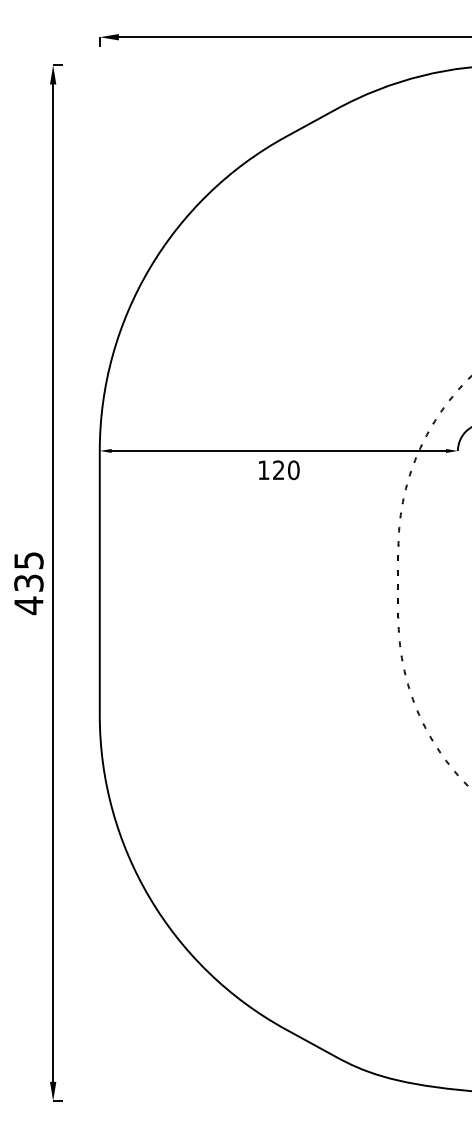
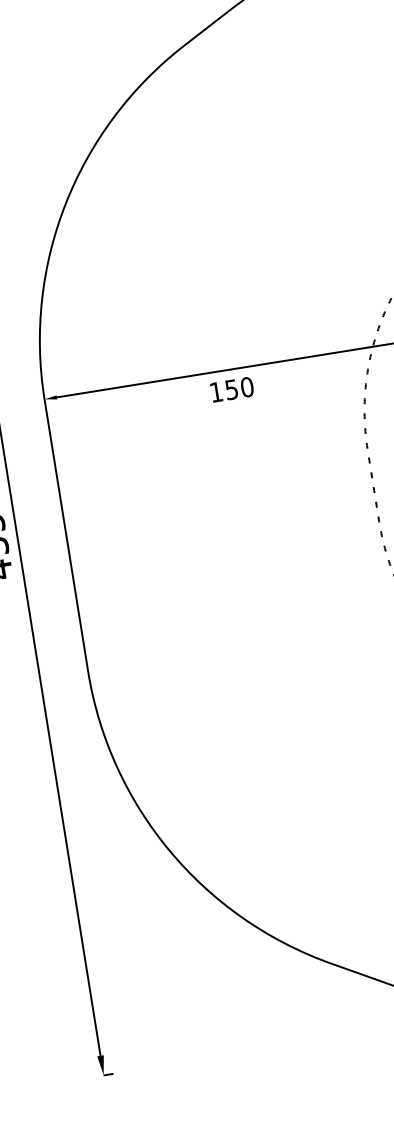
text: (278, 470) -> (231, 390), 120 -> 150

